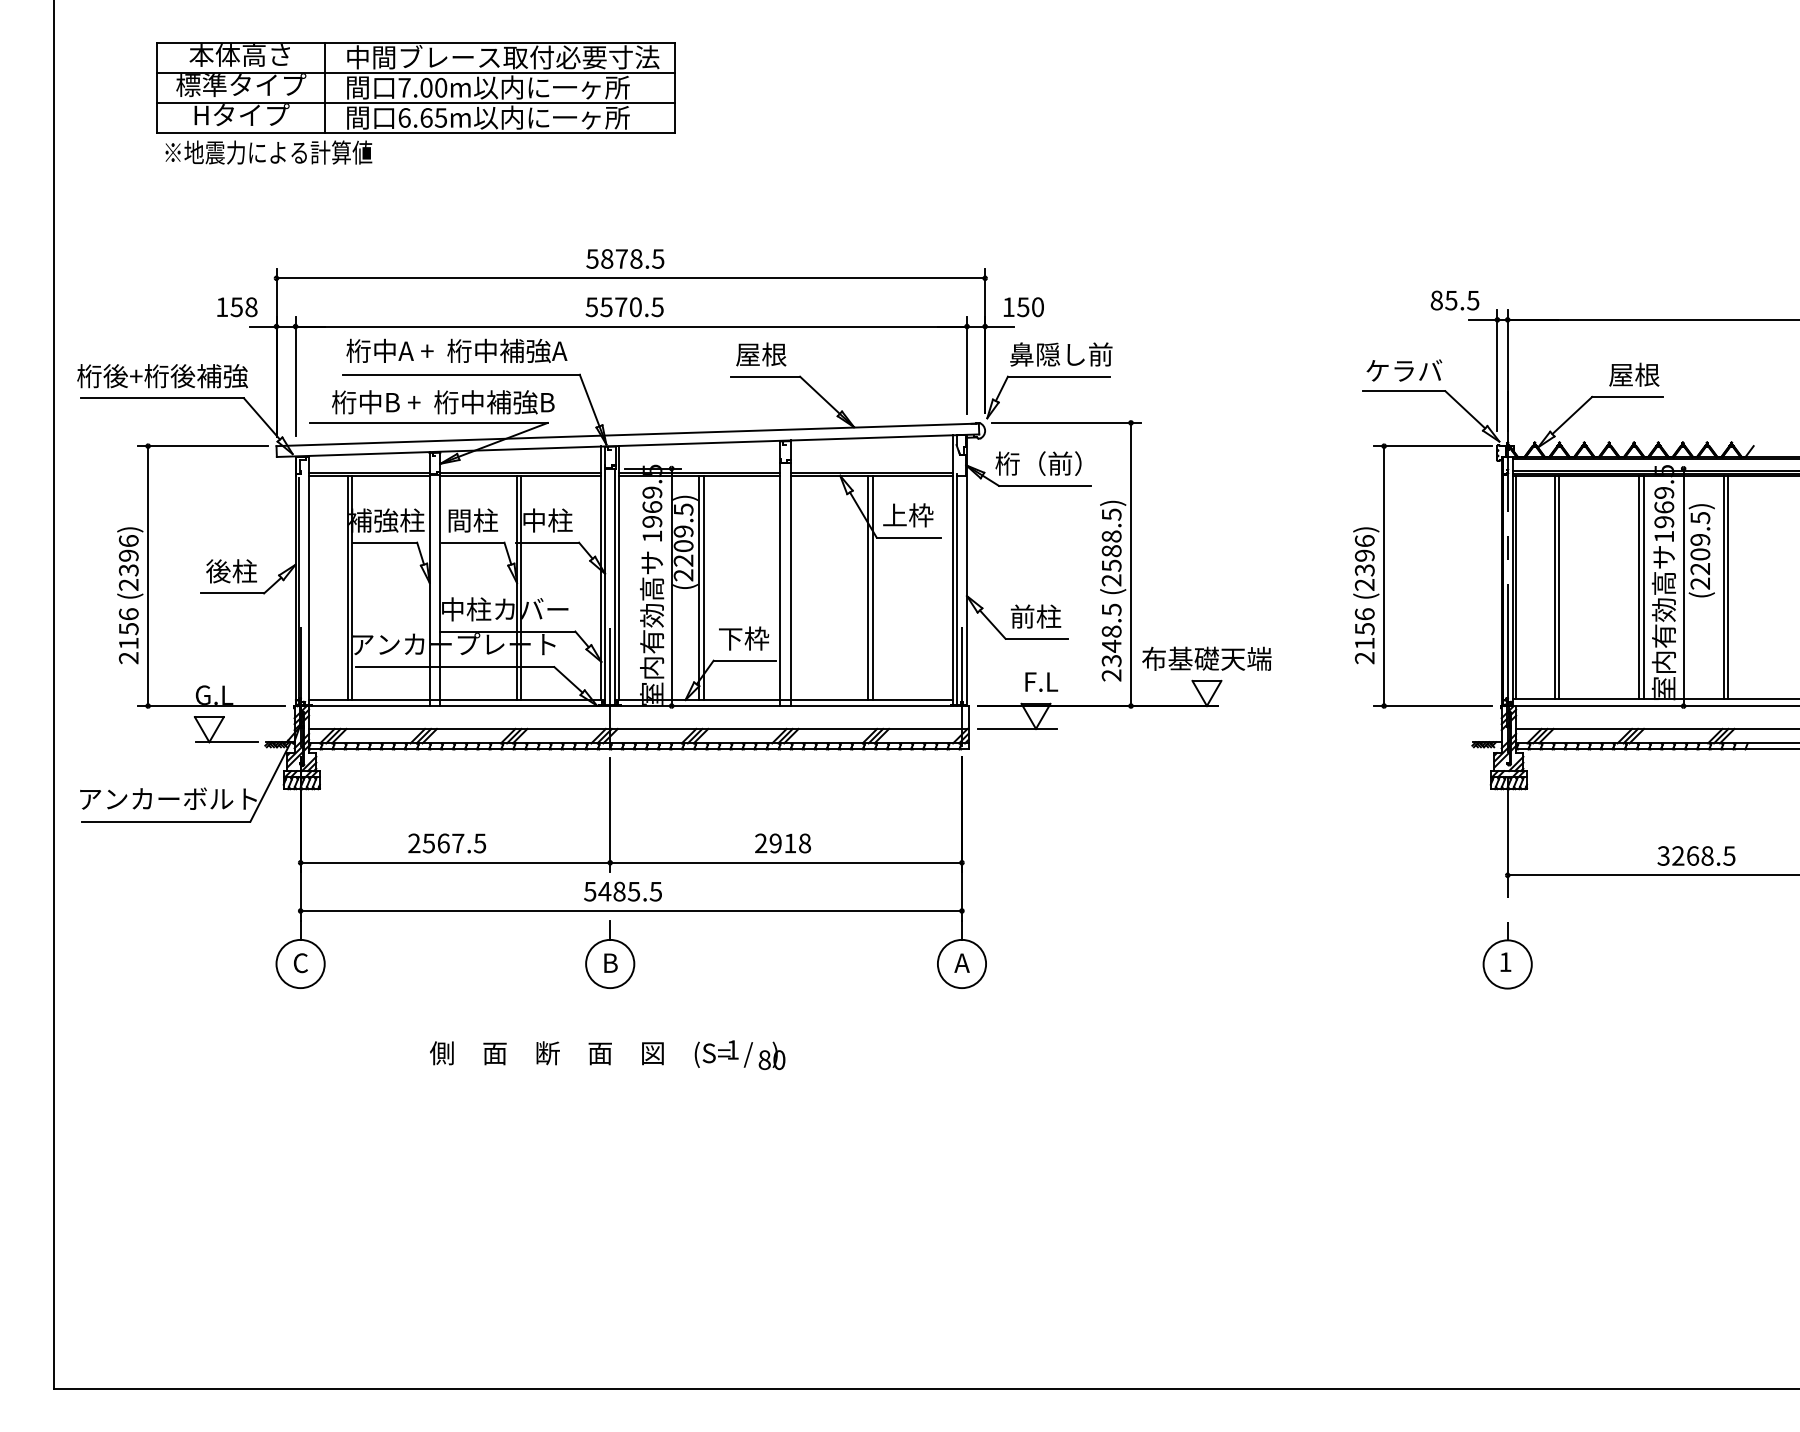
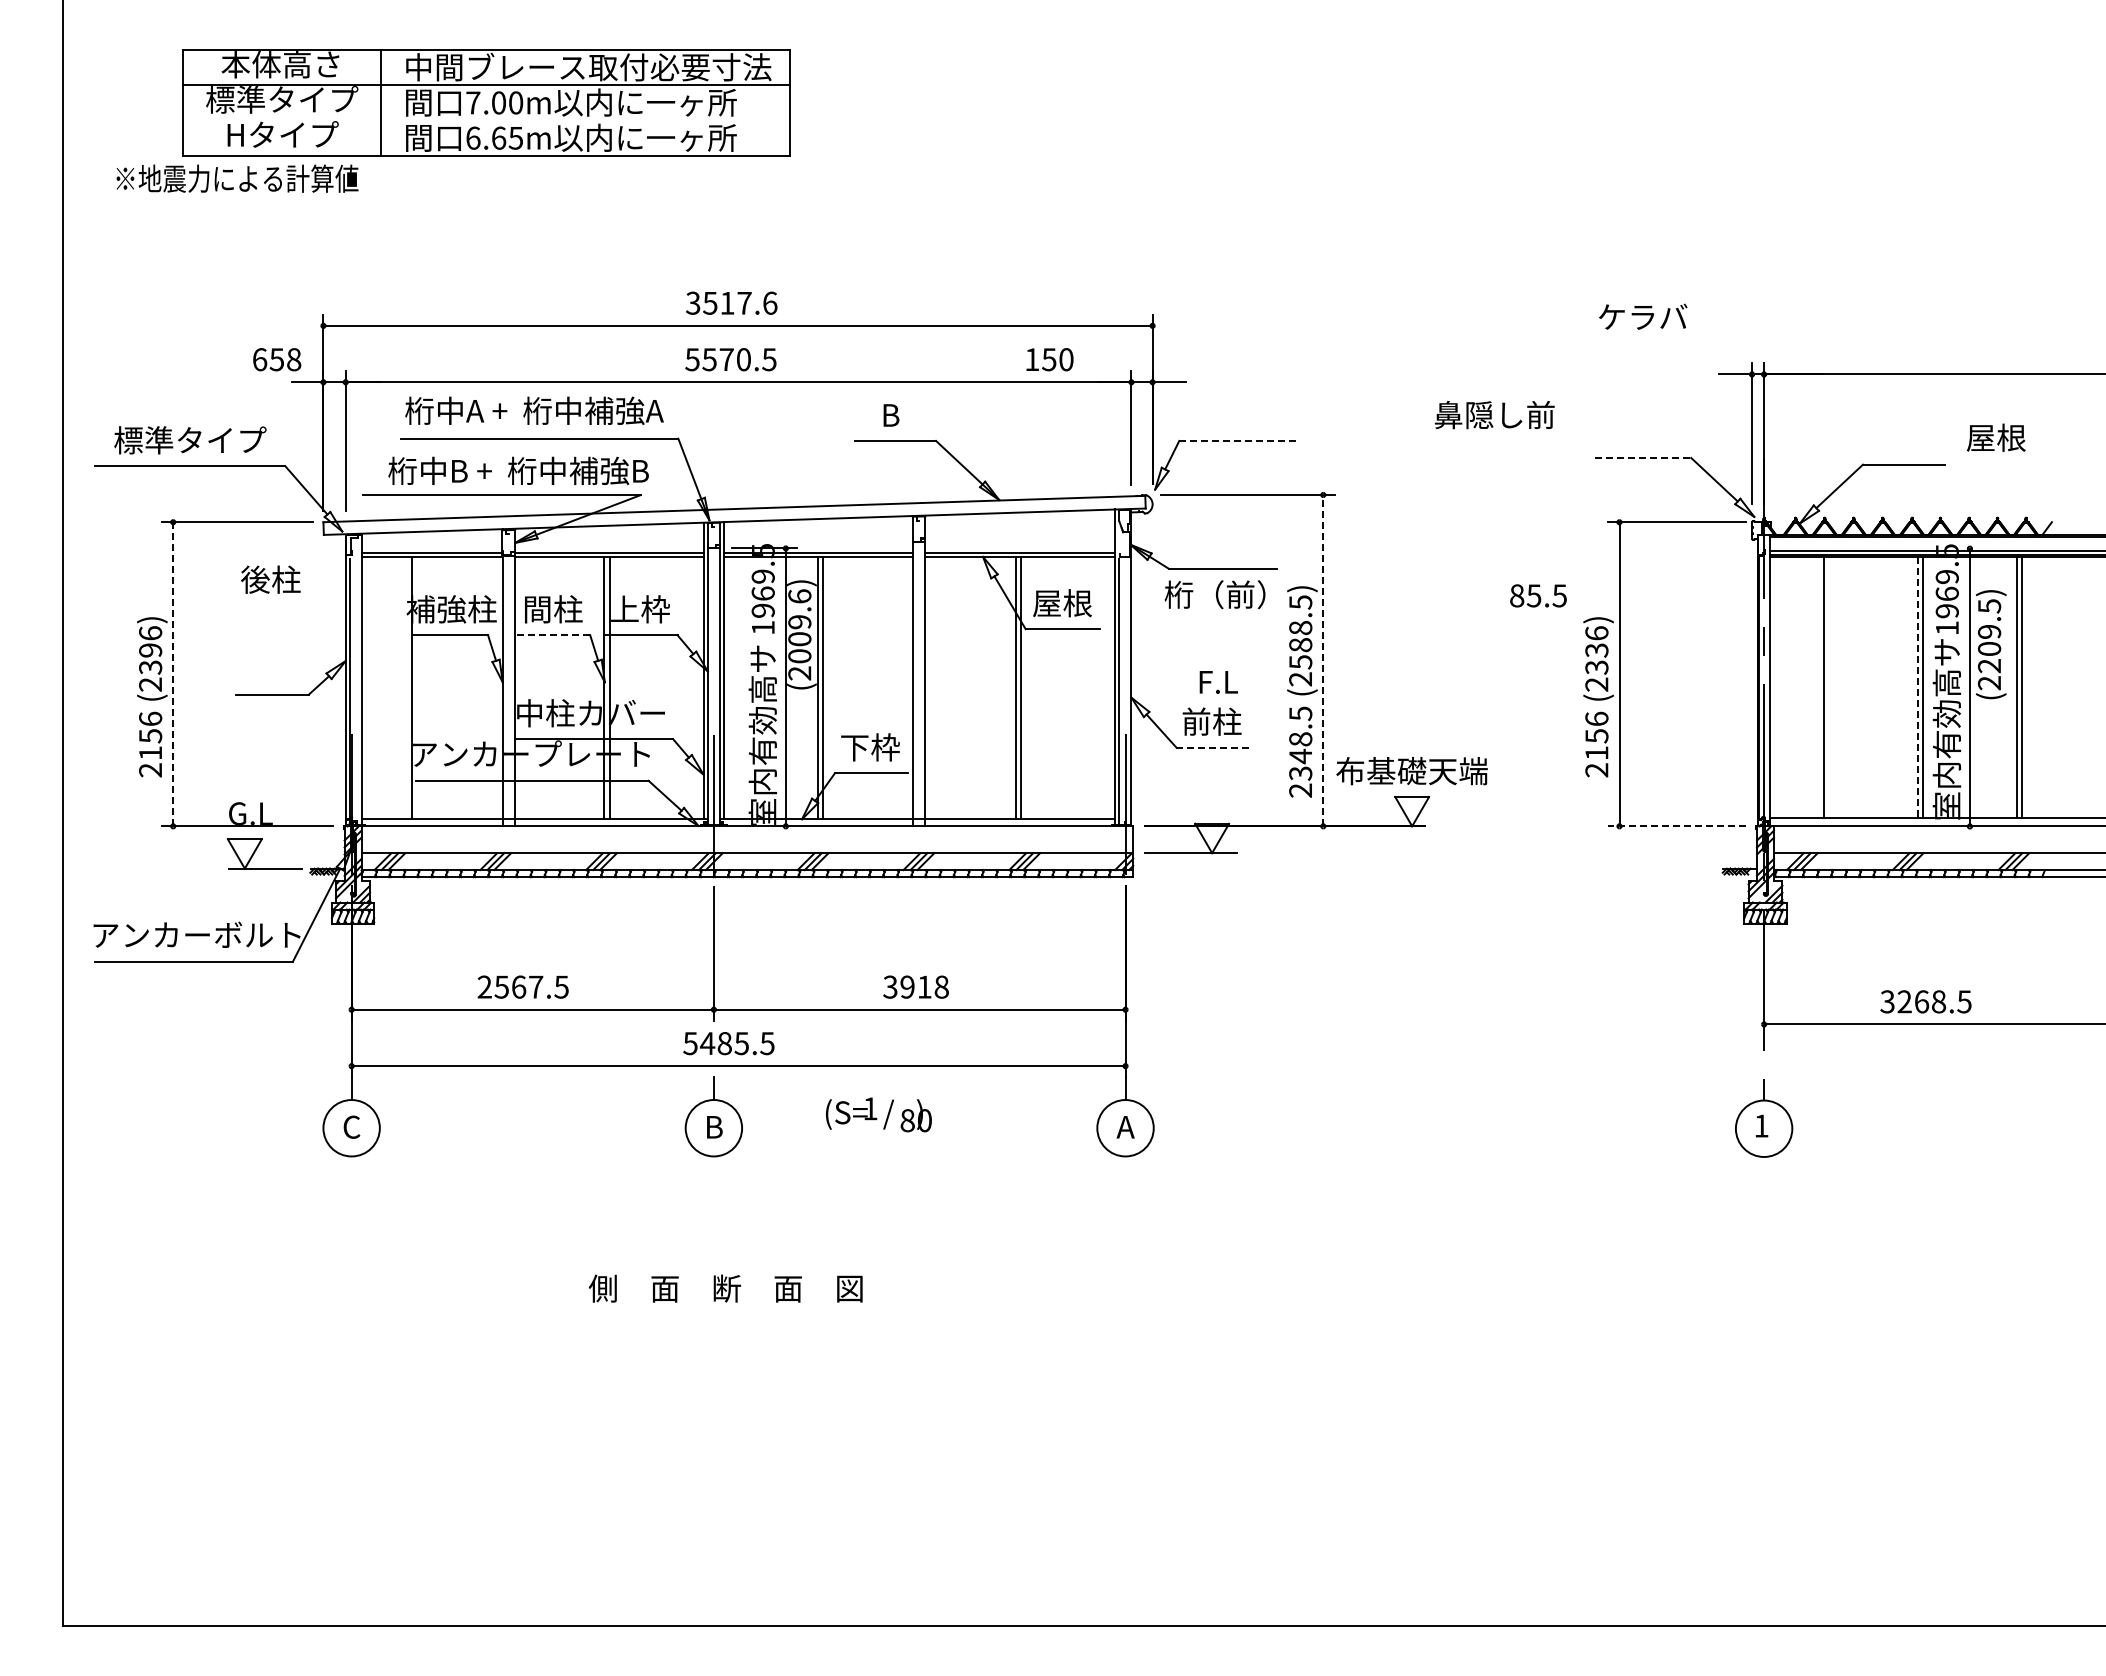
line: (415, 102) -> (486, 120), removed
text: (268, 152) -> (237, 178), moved
text: (625, 258) -> (731, 302), 5878.5 -> 3517.6
text: (1455, 300) -> (1538, 595), moved
text: (222, 307) -> (260, 359), 158 -> 658
text: (1023, 307) -> (1049, 359), moved
text: (761, 354) -> (890, 414), 屋根 -> B
text: (1061, 354) -> (1494, 415), moved
text: (1404, 370) -> (1643, 316), moved
text: (1633, 374) -> (1995, 437), moved
text: (162, 376) -> (190, 440), 桁後+桁後補強 -> 標準タイプ
line: (1058, 376) -> (1238, 440), solid -> dashed
line: (1404, 390) -> (1643, 457), solid -> dashed
text: (1038, 463) -> (1214, 594), moved
text: (908, 515) -> (1062, 603), 上枠 -> 屋根
text: (547, 520) -> (640, 609), 中柱 -> 上枠
text: (683, 535) -> (799, 626), (2209.5) -> (2009.6)
line: (473, 542) -> (553, 635), solid -> dashed
text: (1364, 555) -> (1596, 650), (2396) -> (2336)
line: (1131, 564) -> (1323, 660), solid -> dashed
text: (231, 571) -> (270, 579), moved
line: (148, 575) -> (173, 673), solid -> dashed
line: (347, 587) -> (406, 687), removed
line: (1516, 587) -> (1774, 687), removed
line: (1554, 587) -> (1818, 687), removed
line: (1638, 588) -> (1917, 688), solid -> dashed
line: (1037, 638) -> (1213, 747), solid -> dashed
text: (1041, 682) -> (1218, 682), moved
line: (1432, 706) -> (1676, 826), solid -> dashed
text: (761, 843) -> (890, 987), 2918 -> 3918
text: (1696, 855) -> (1925, 1001), moved
text: (546, 1053) -> (725, 1288), moved
text: (739, 1054) -> (878, 1114), moved

